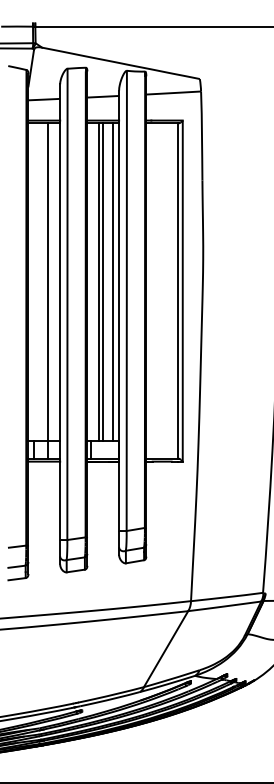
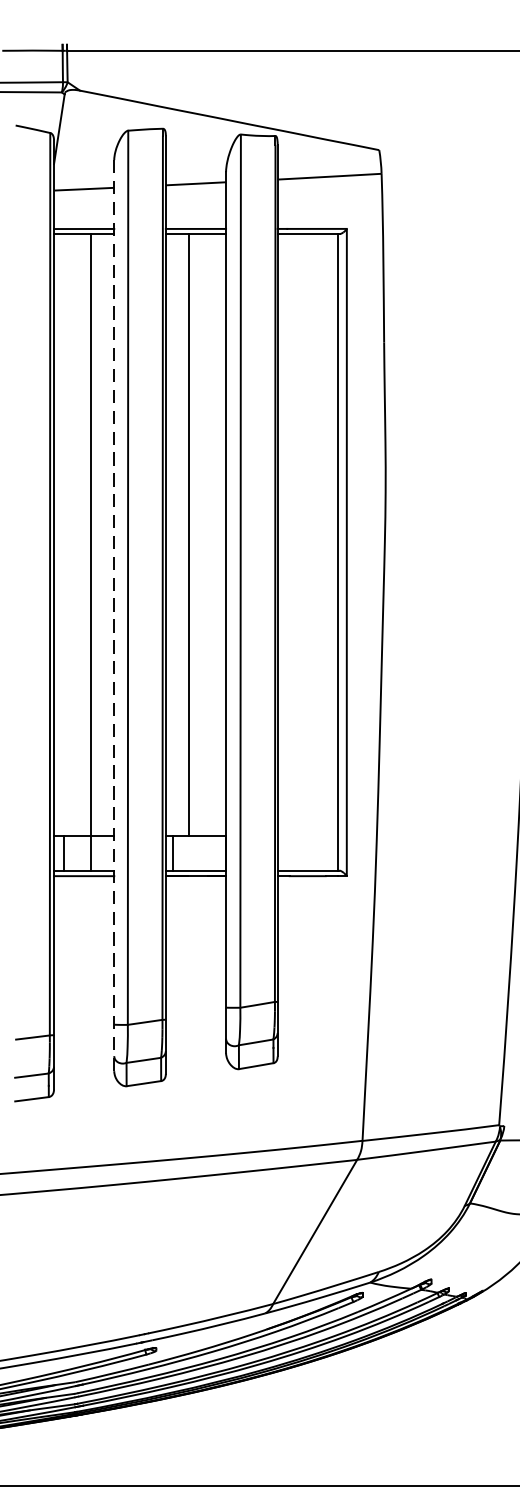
line: (103, 281) -> (196, 534), removed
line: (112, 281) -> (213, 534), removed
line: (60, 324) -> (114, 615), solid -> dashed

